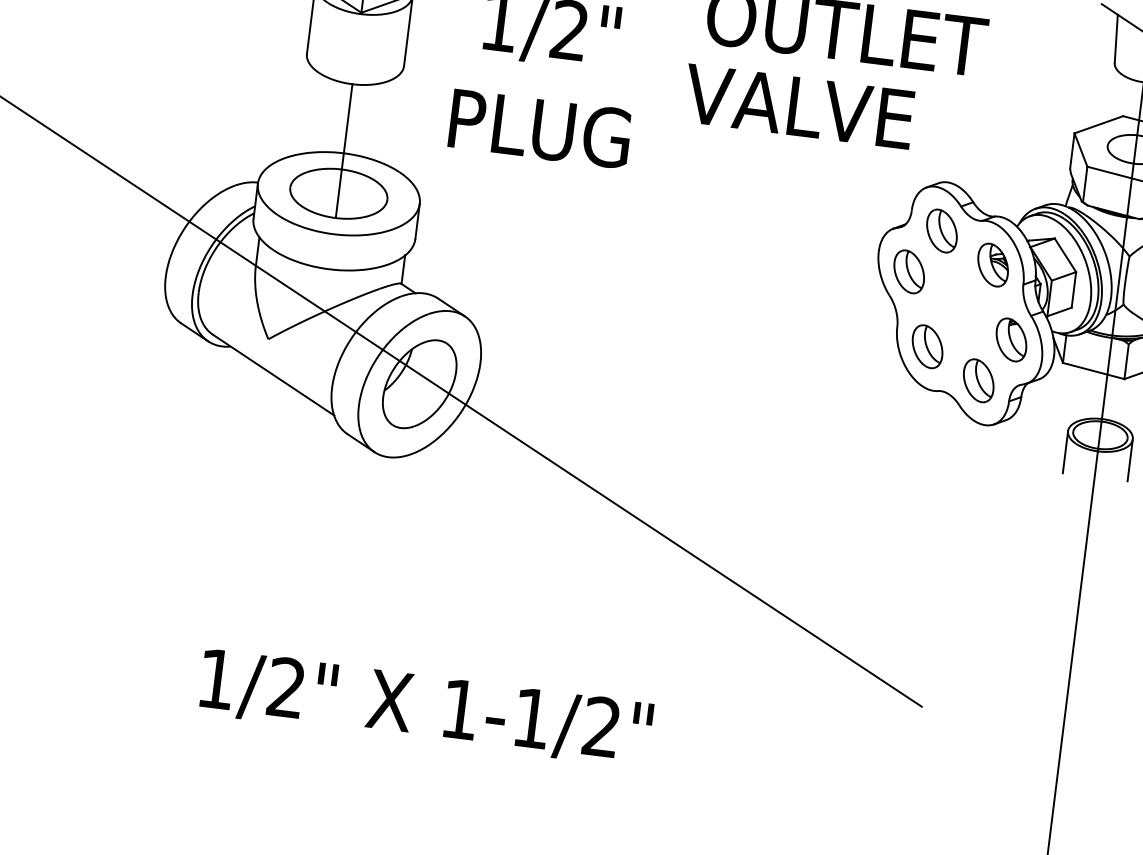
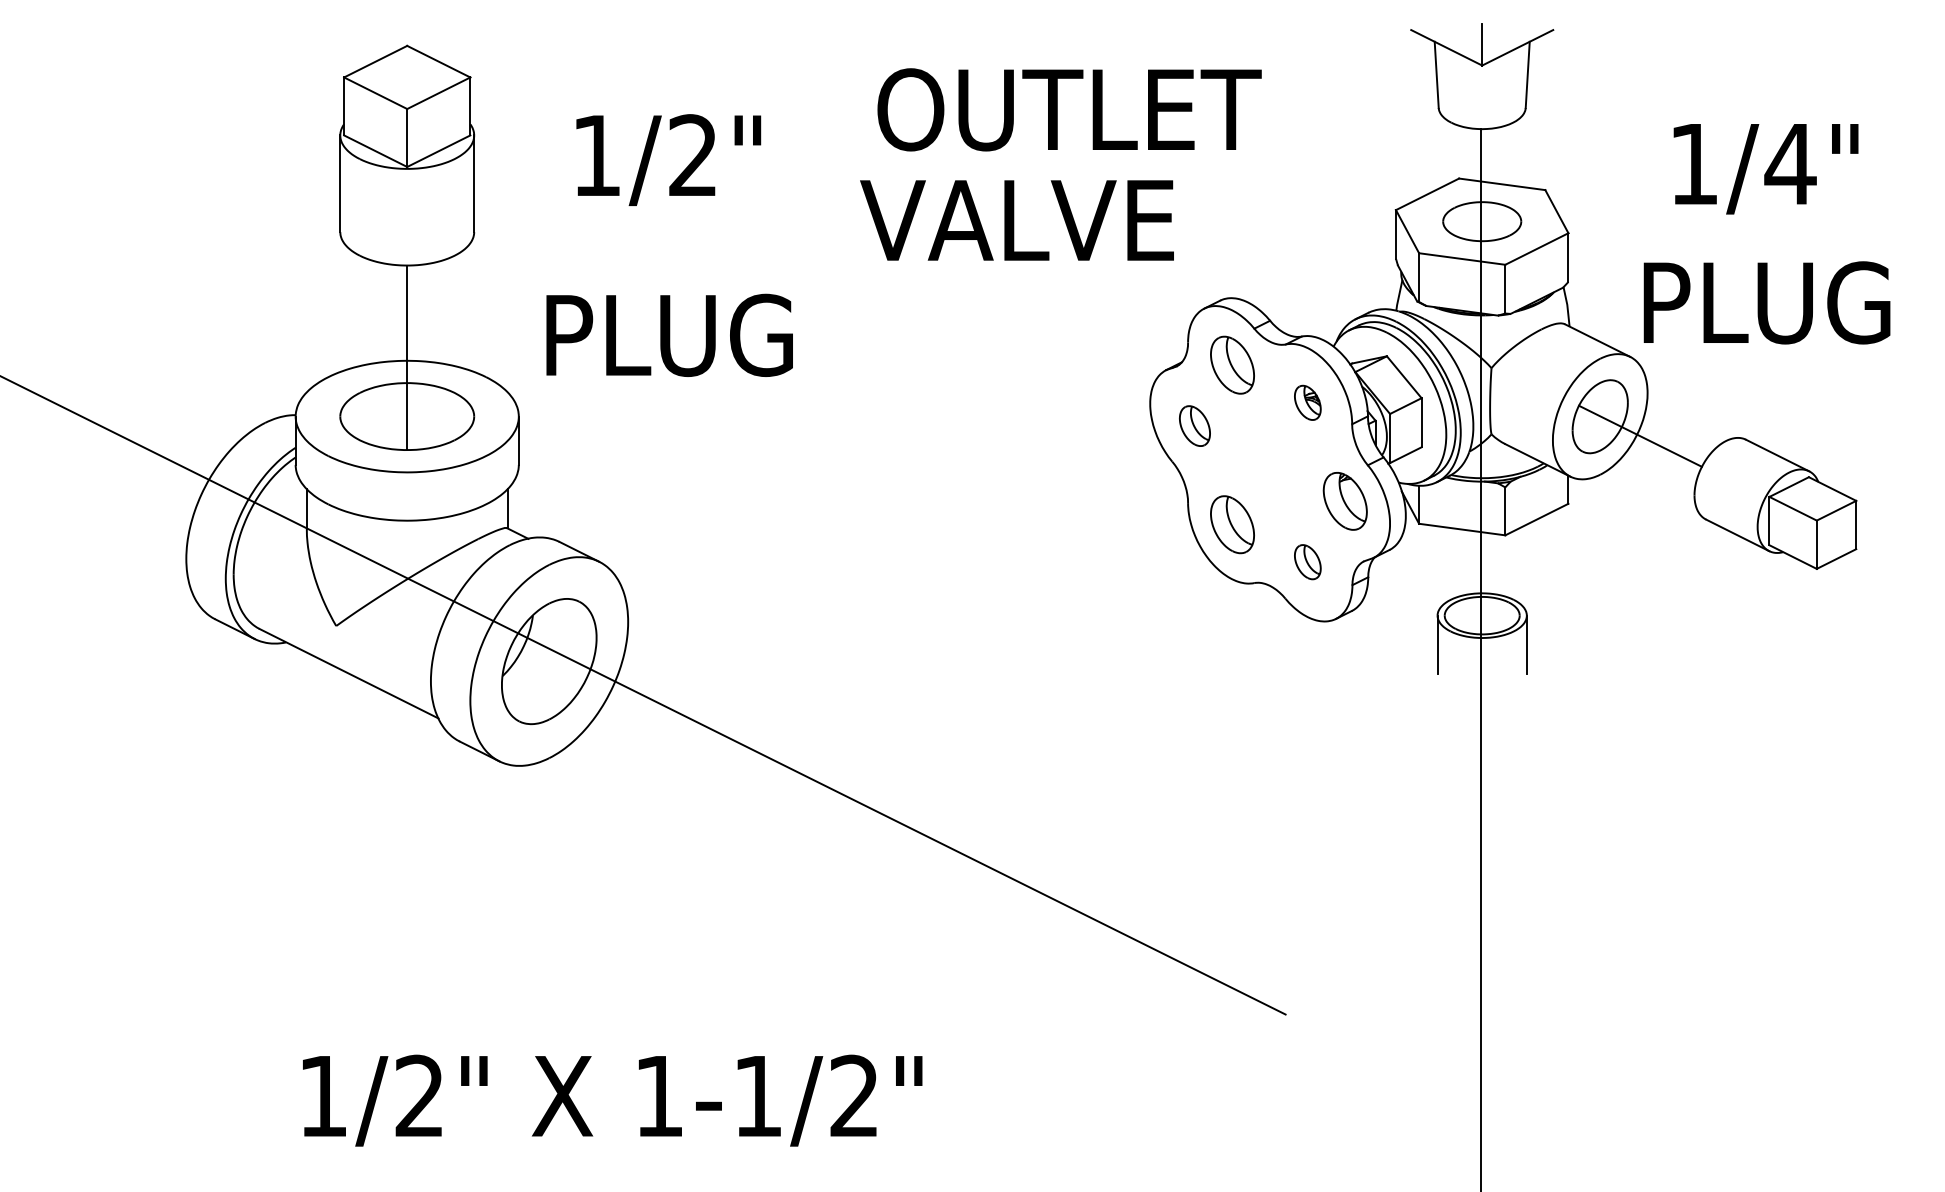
text: (540, 128) -> (669, 334), moved
part: (992, 264) -> (1307, 402), size x0.6
part: (908, 271) -> (1194, 425), size x0.7
part: (978, 380) -> (1307, 561), size x0.6

